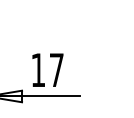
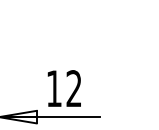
text: (56, 70) -> (73, 88), 17 -> 12

